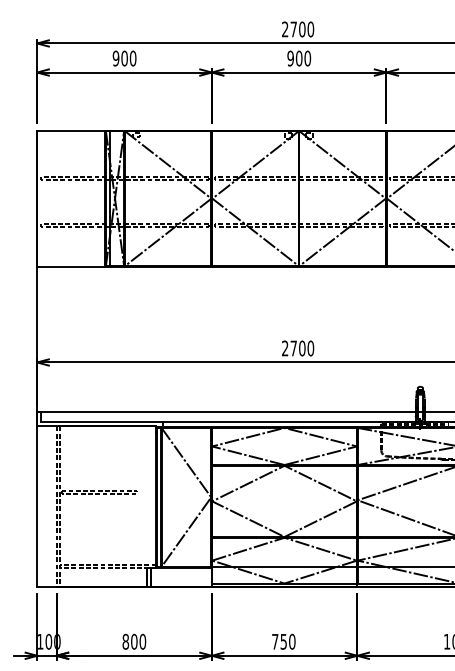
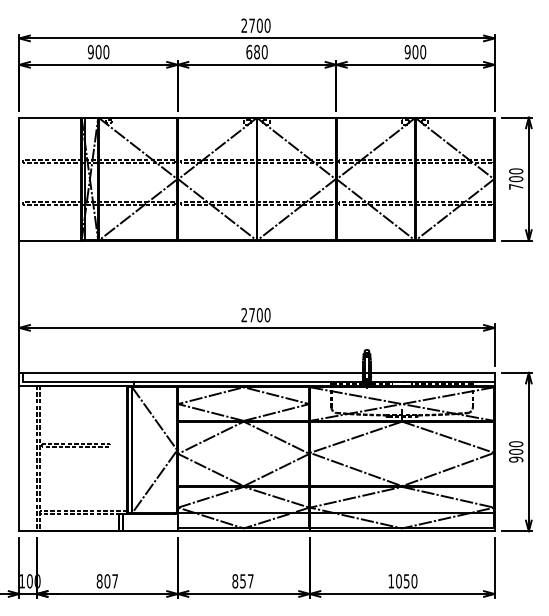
text: (295, 58) -> (253, 52), 900 -> 680
text: (143, 642) -> (115, 581), 800 -> 807
text: (283, 642) -> (242, 581), 750 -> 857

